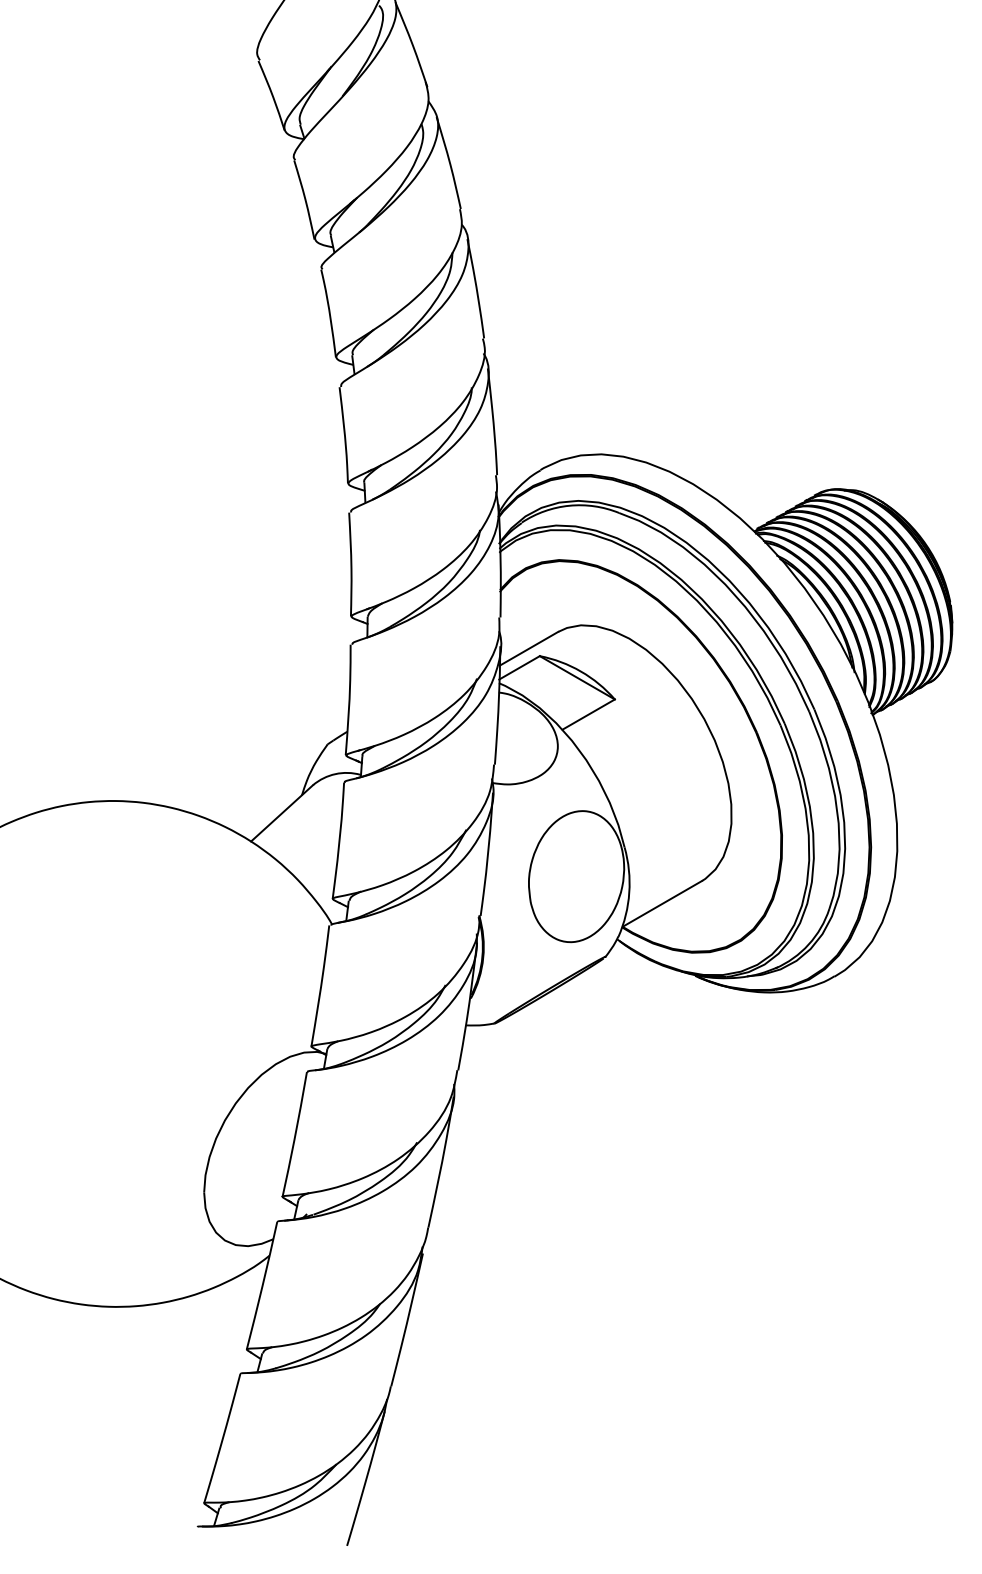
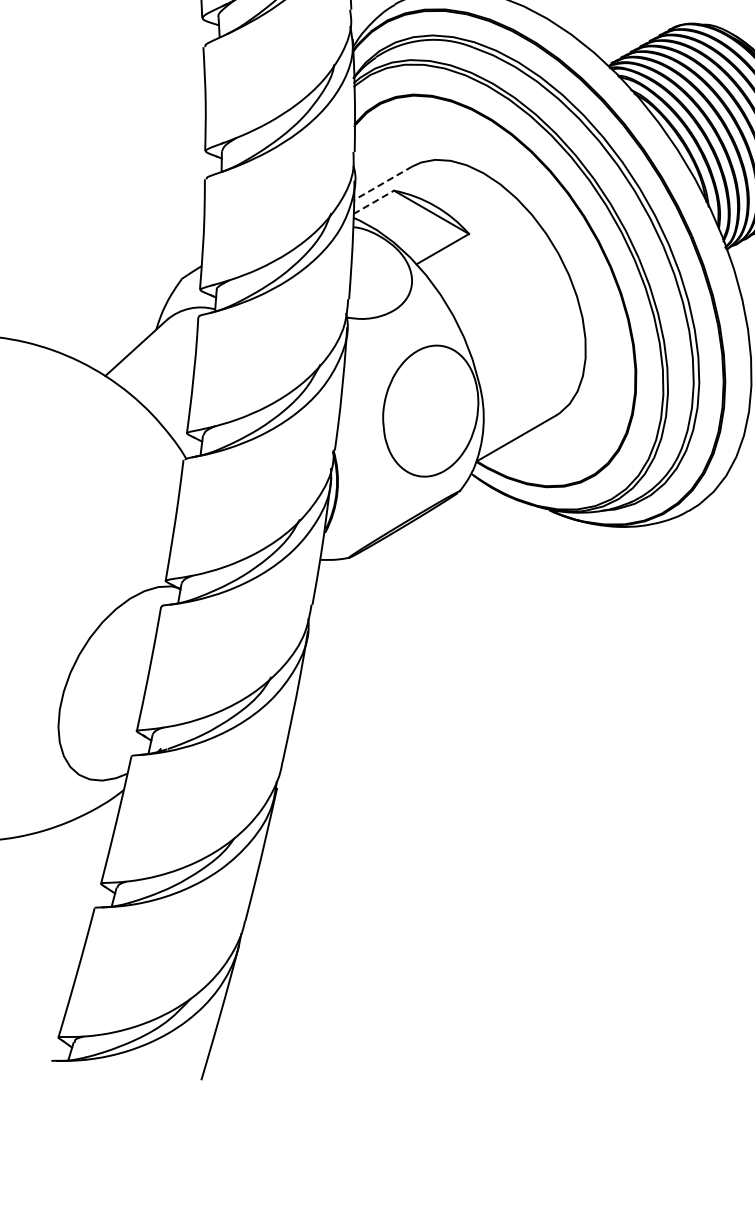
line: (528, 648) -> (382, 183), solid -> dashed
line: (519, 667) -> (373, 202), solid -> dashed

